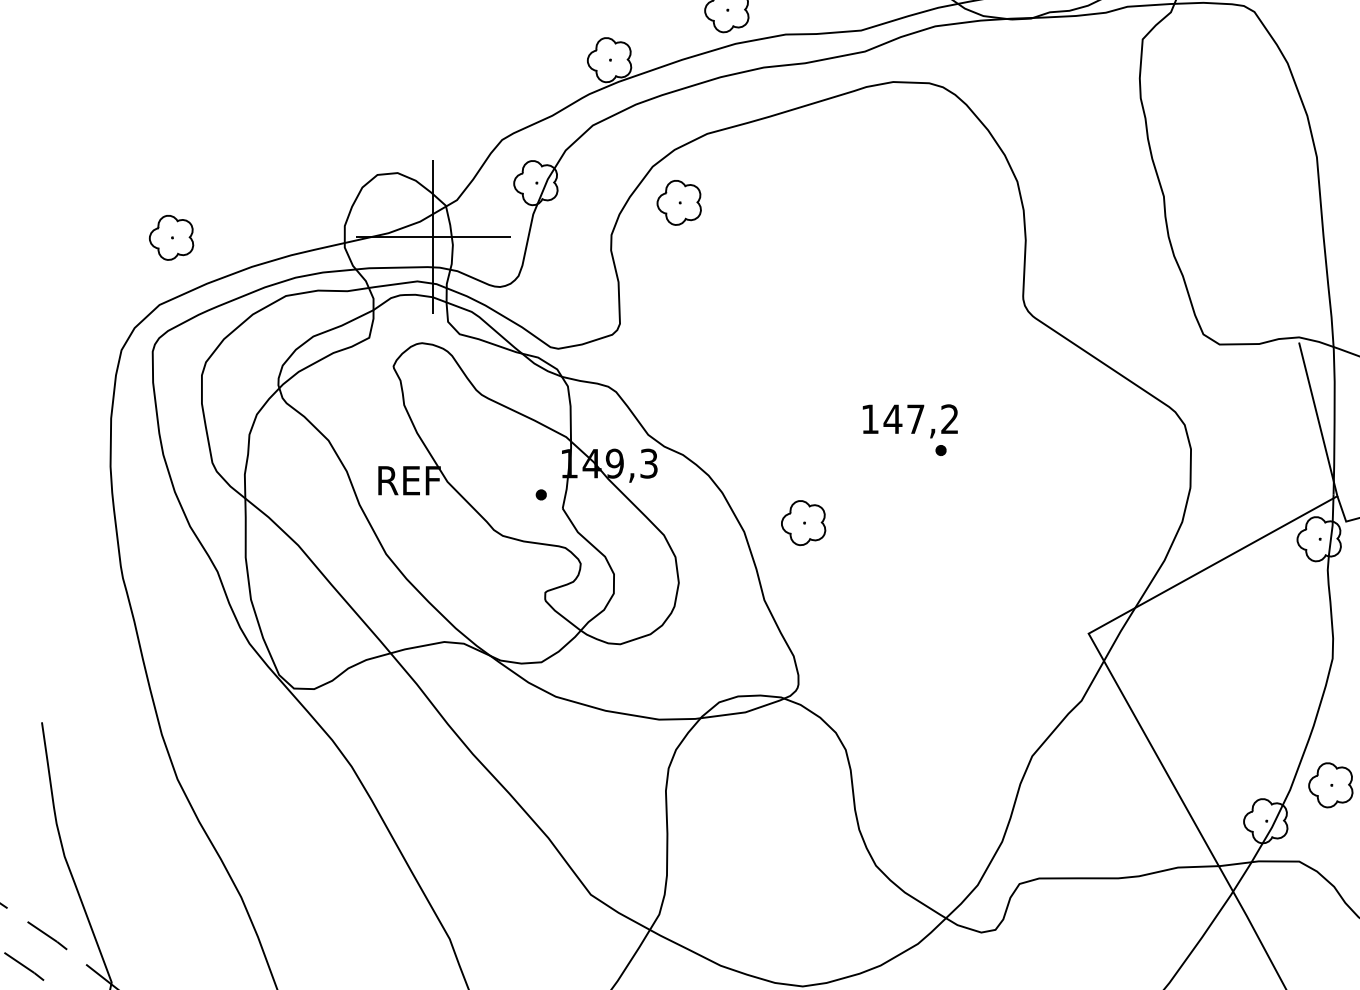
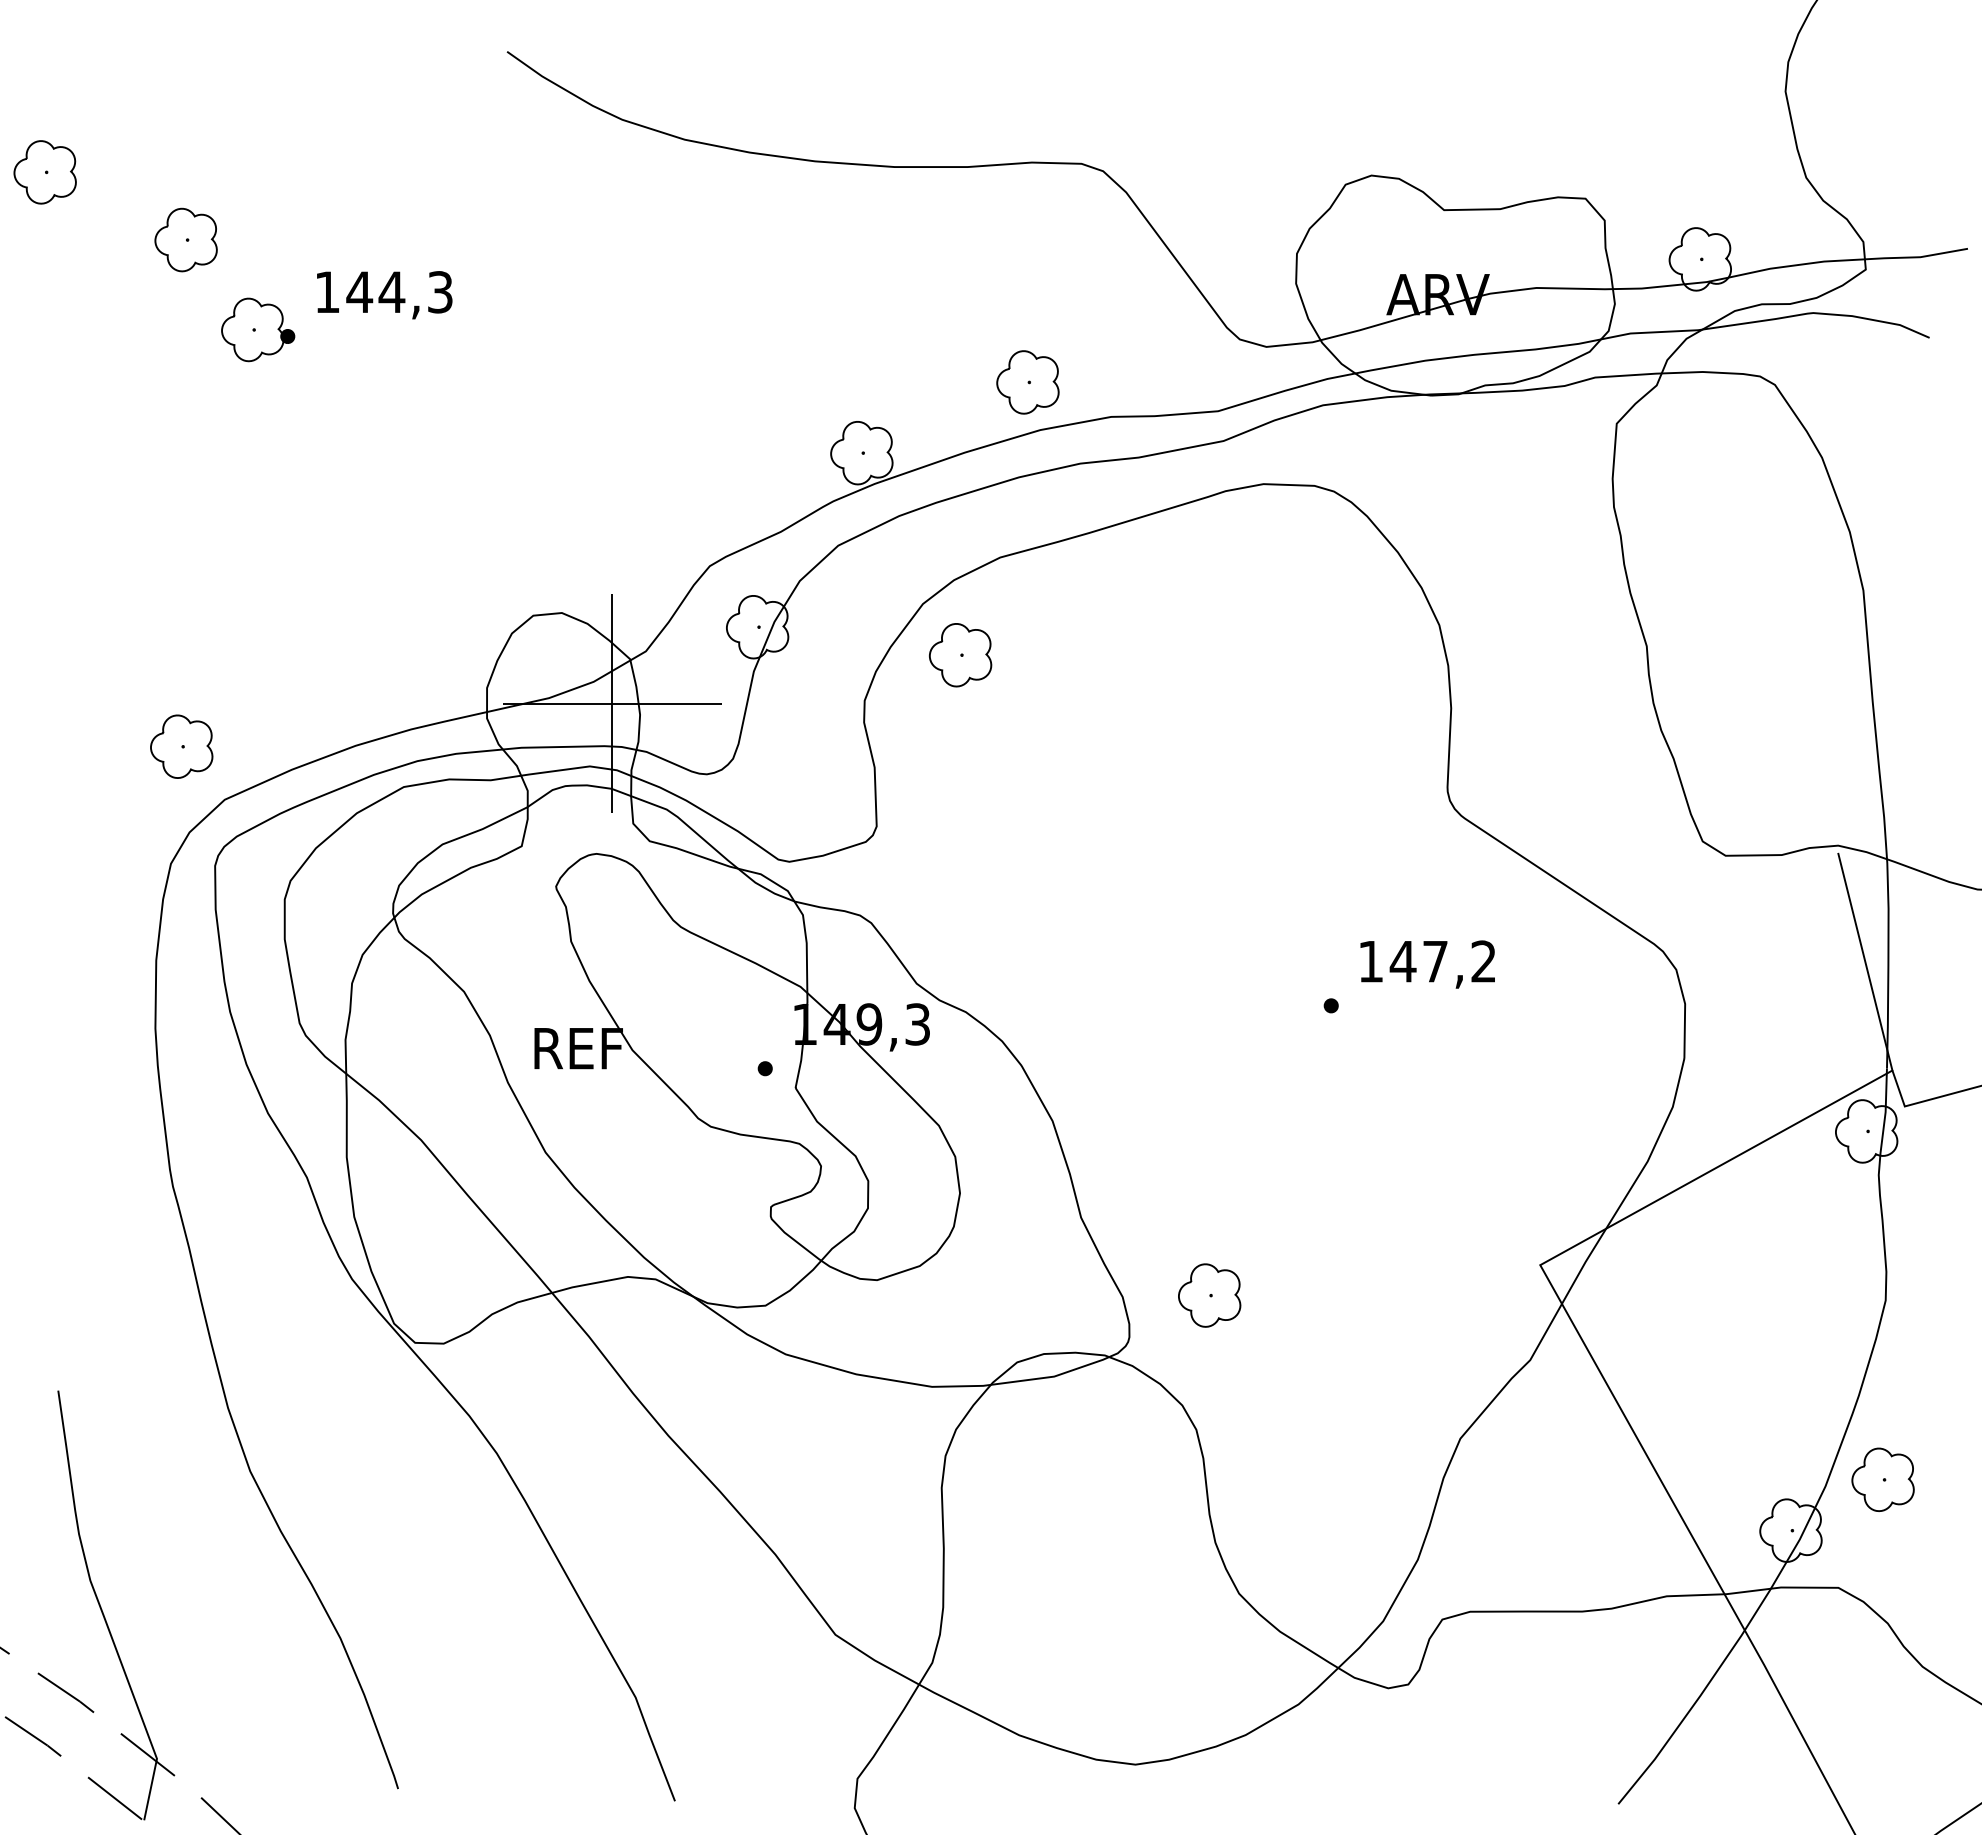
part: (171, 237) -> (181, 746), moved
text: (910, 421) -> (1427, 964), moved
part: (803, 523) -> (1209, 1295), moved

